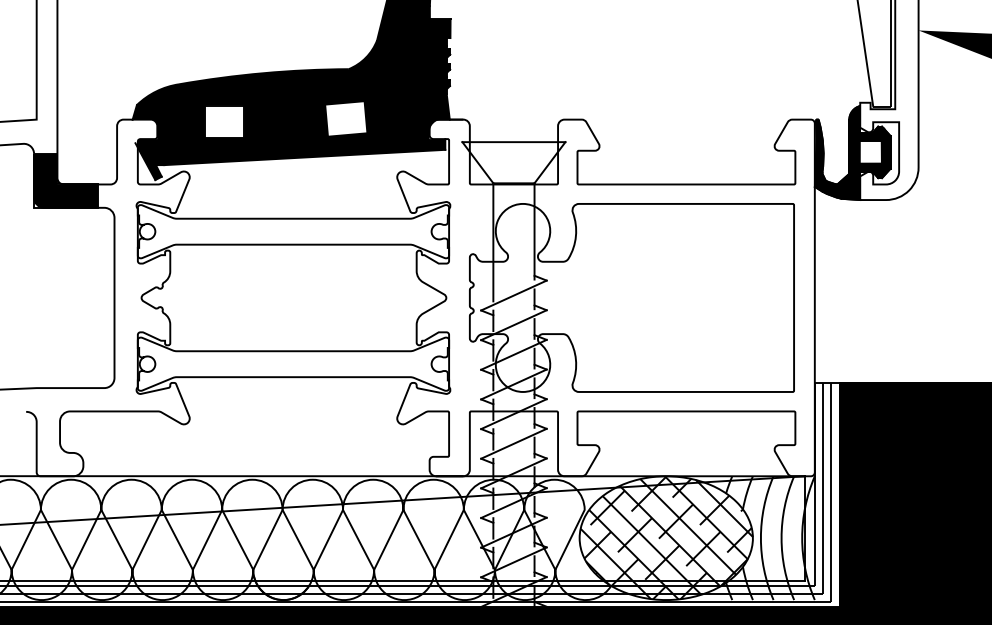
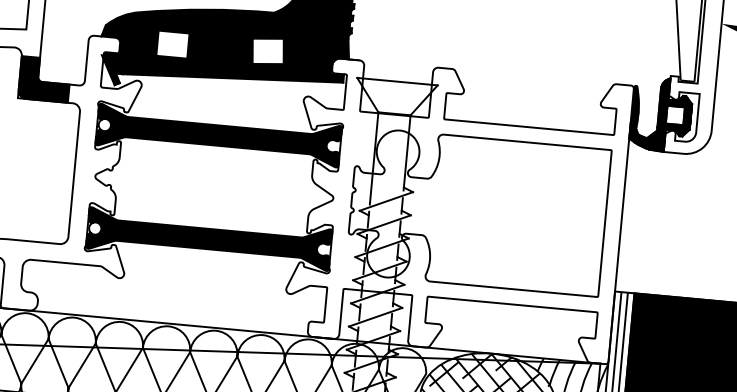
fill: (293, 231) -> (218, 135), added
fill: (293, 363) -> (209, 238), added

